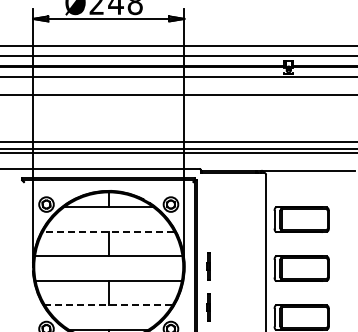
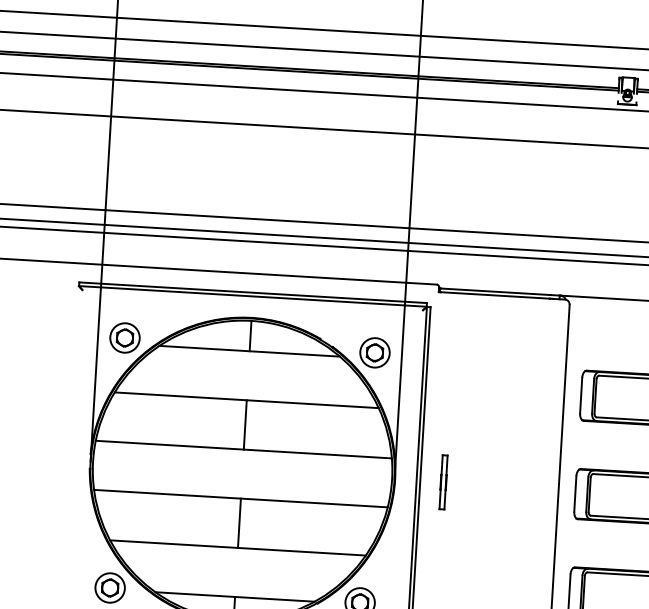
line: (108, 231) -> (246, 399), dashed -> solid
line: (108, 305) -> (237, 548), dashed -> solid
line: (208, 307) -> (438, 564), removed

